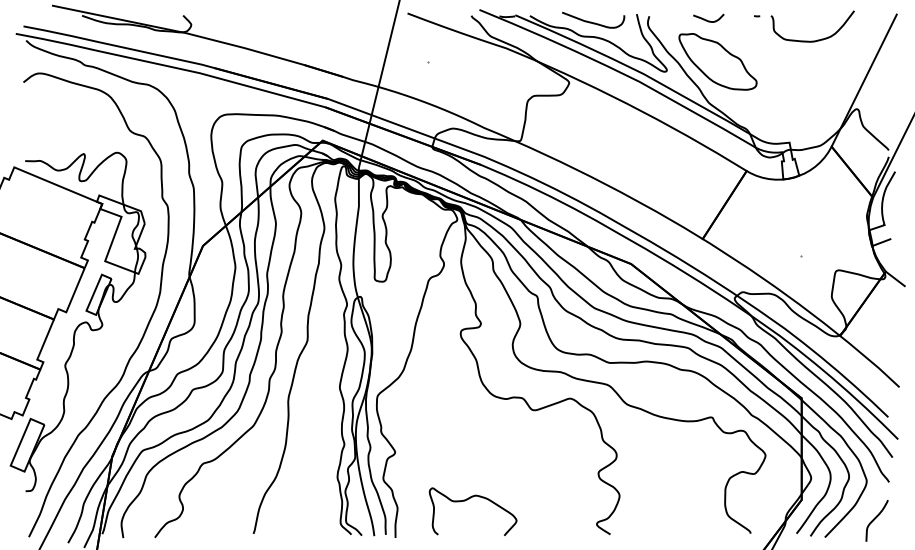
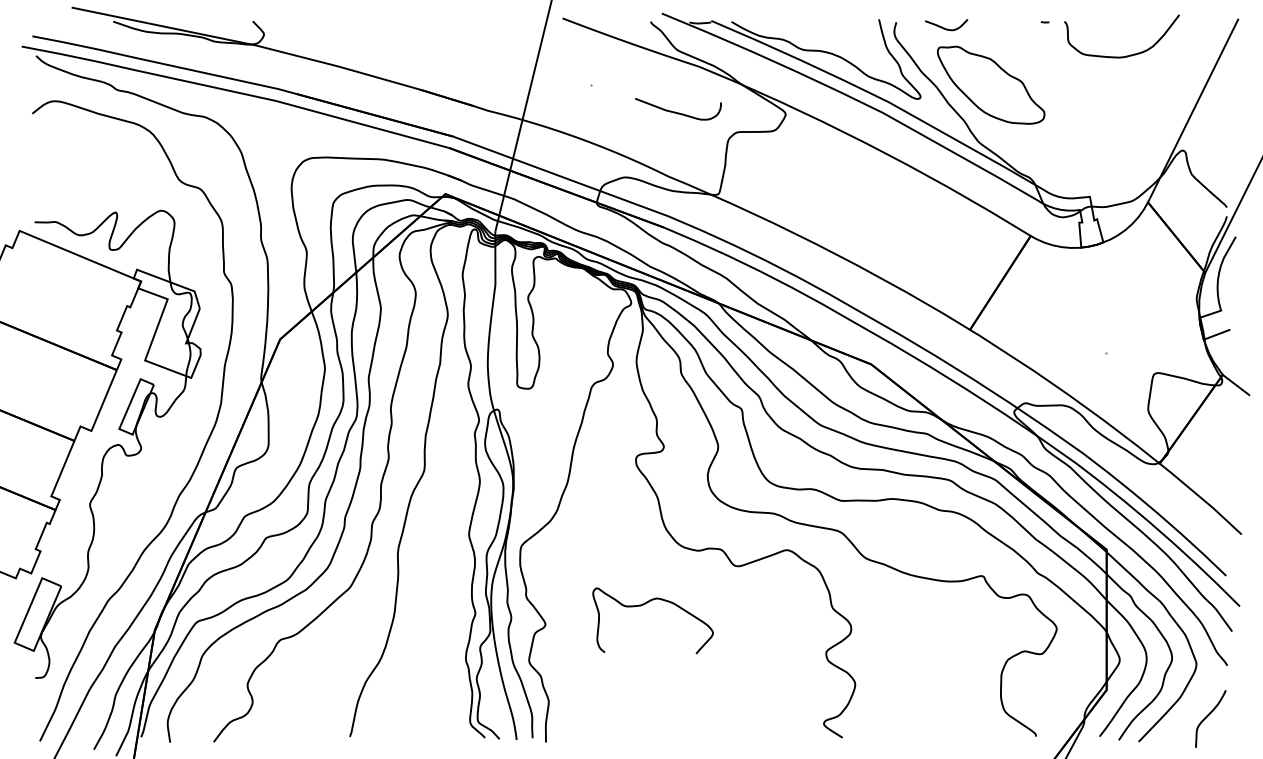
curve: (706, 19) -> (943, 26), moved
curve: (591, 21) -> (675, 110), moved
curve: (467, 500) -> (645, 605), moved

